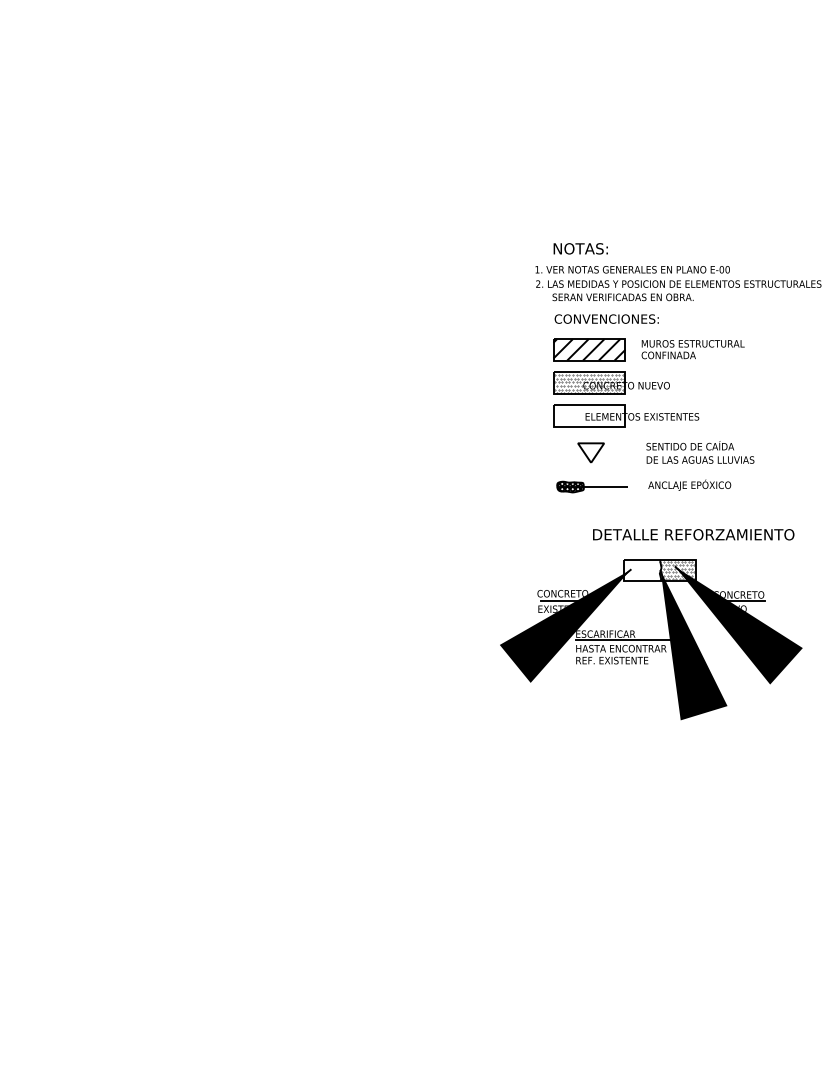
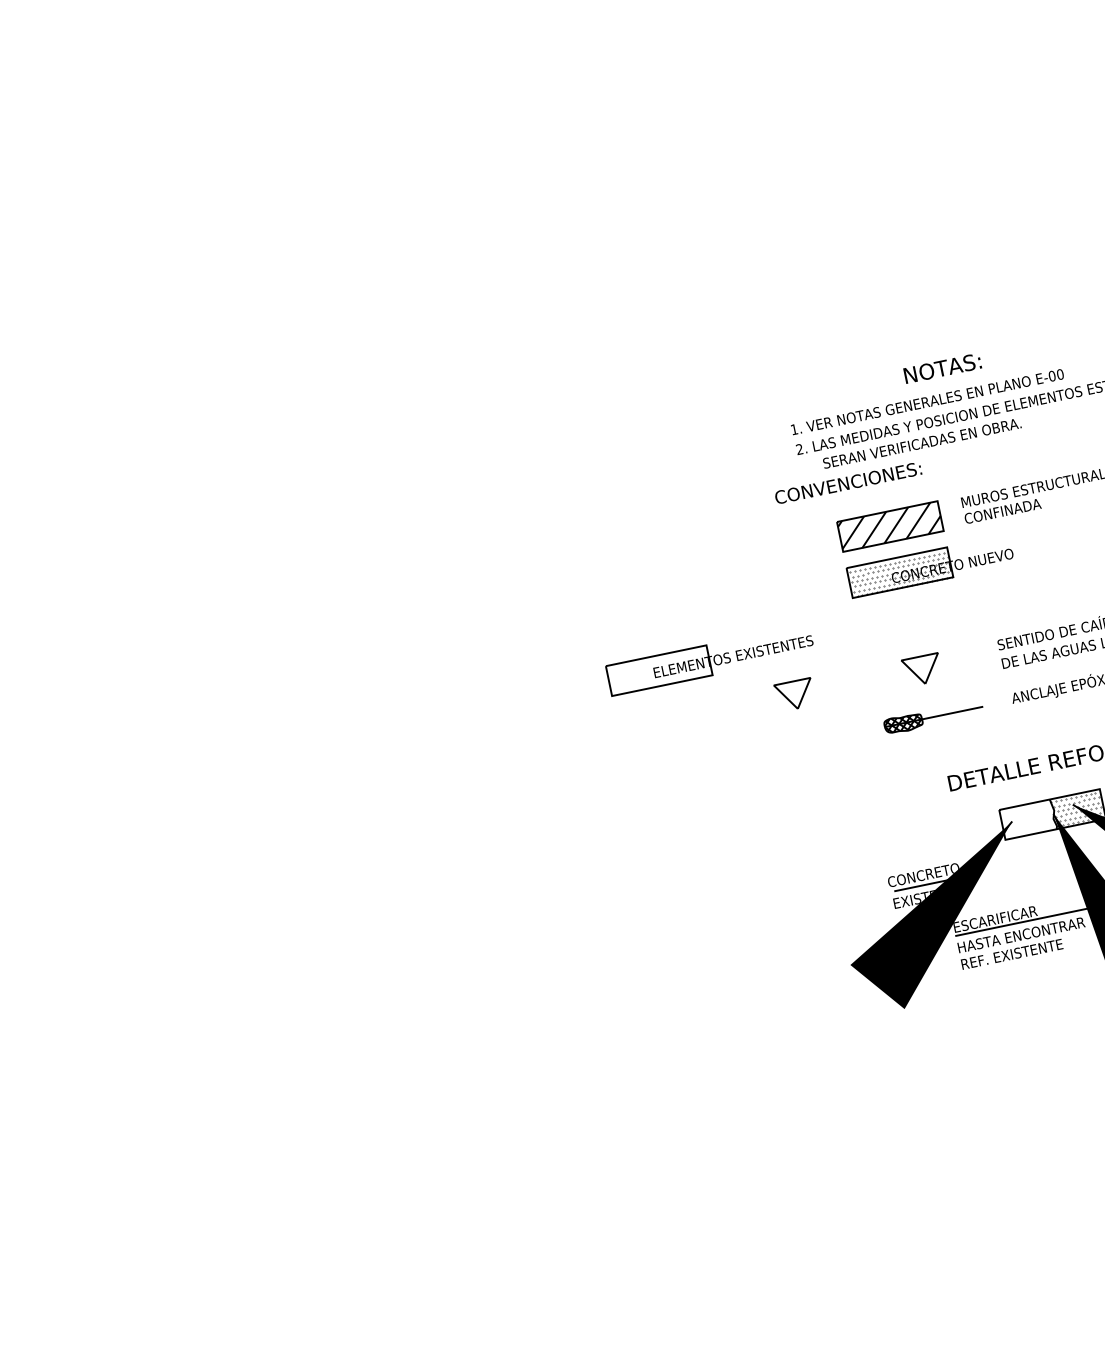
text: (580, 248) -> (942, 368), moved
text: (606, 318) -> (847, 482), moved
part: (626, 415) -> (710, 659), moved
part: (499, 451) -> (794, 694), added

